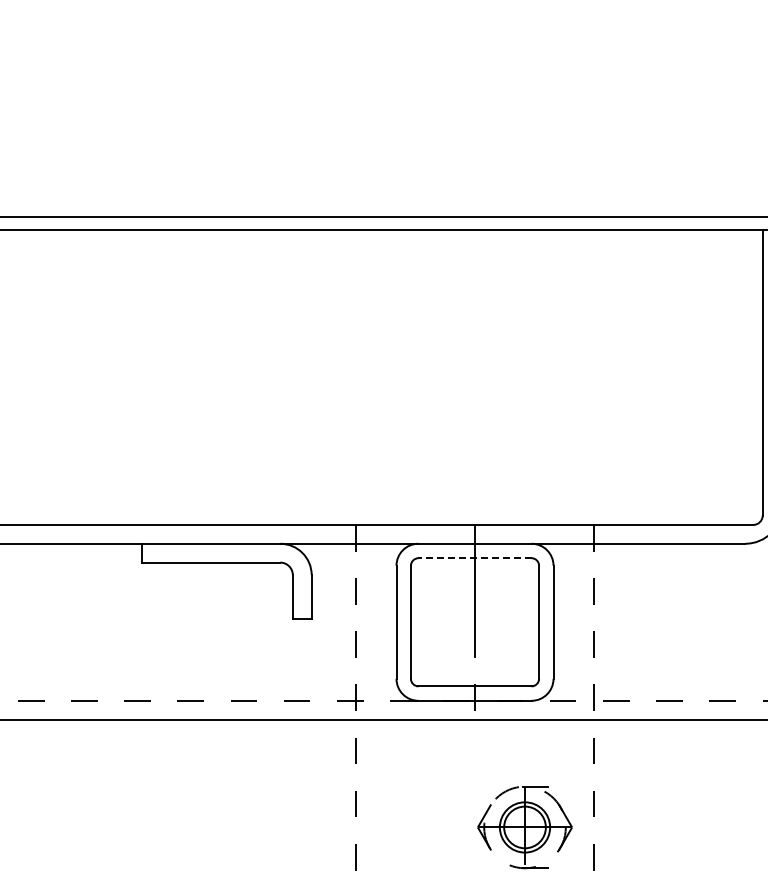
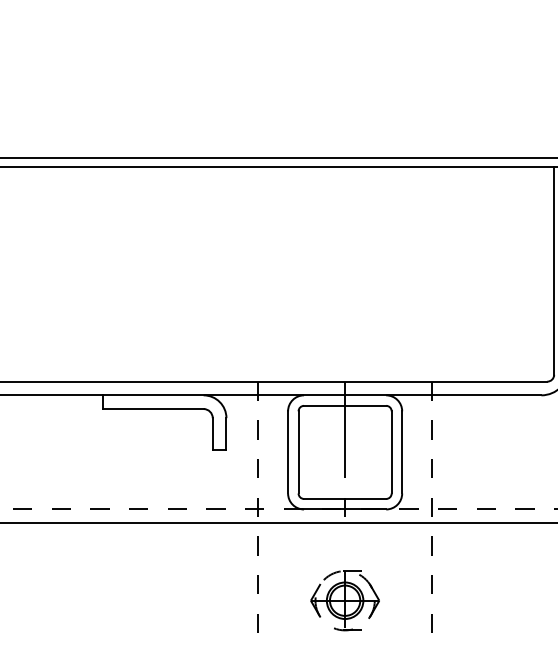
line: (475, 558) -> (345, 406), dashed -> solid
part: (524, 827) -> (344, 600), moved

